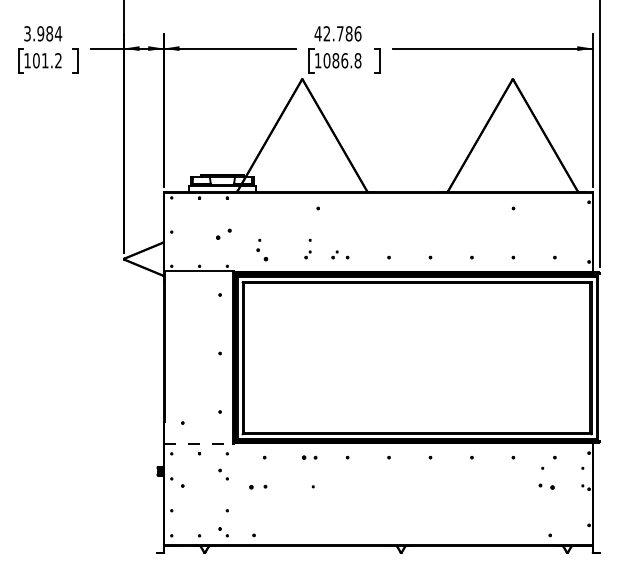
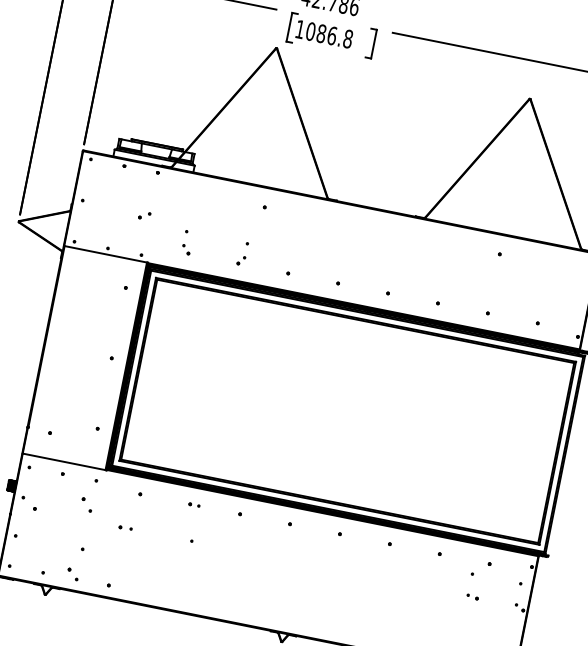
part: (223, 234) -> (144, 215), size x0.62
part: (262, 254) -> (186, 249), size x0.62
part: (334, 254) -> (273, 266), removed
line: (199, 443) -> (65, 461), dashed -> solid
part: (309, 457) -> (194, 505), size x0.62
part: (258, 486) -> (125, 527), size x0.62
part: (546, 486) -> (472, 596), size x0.62

